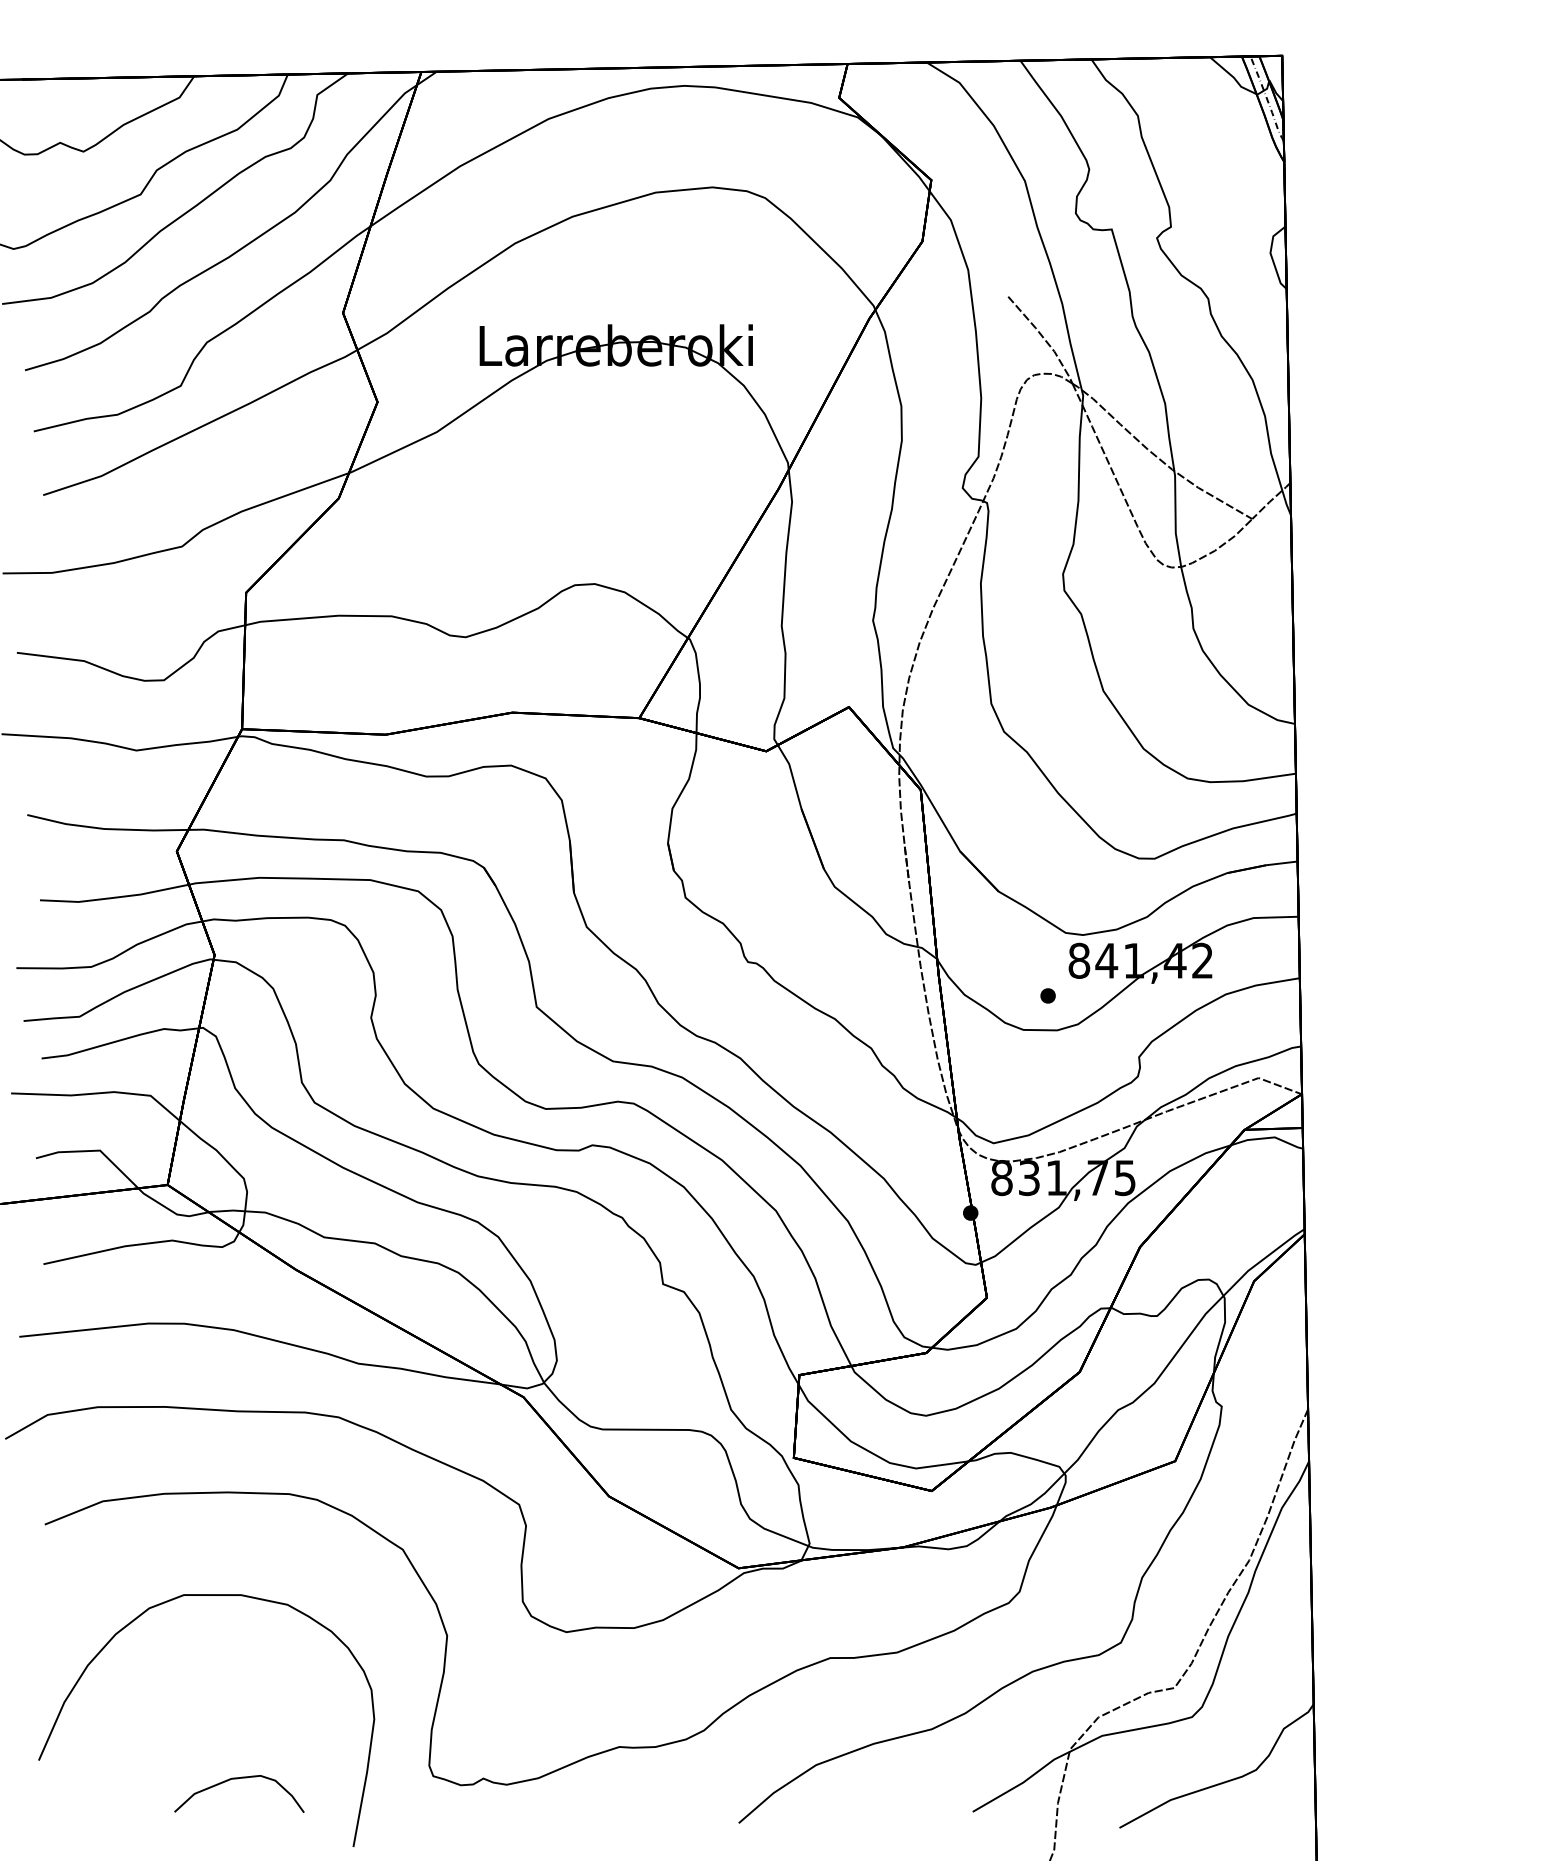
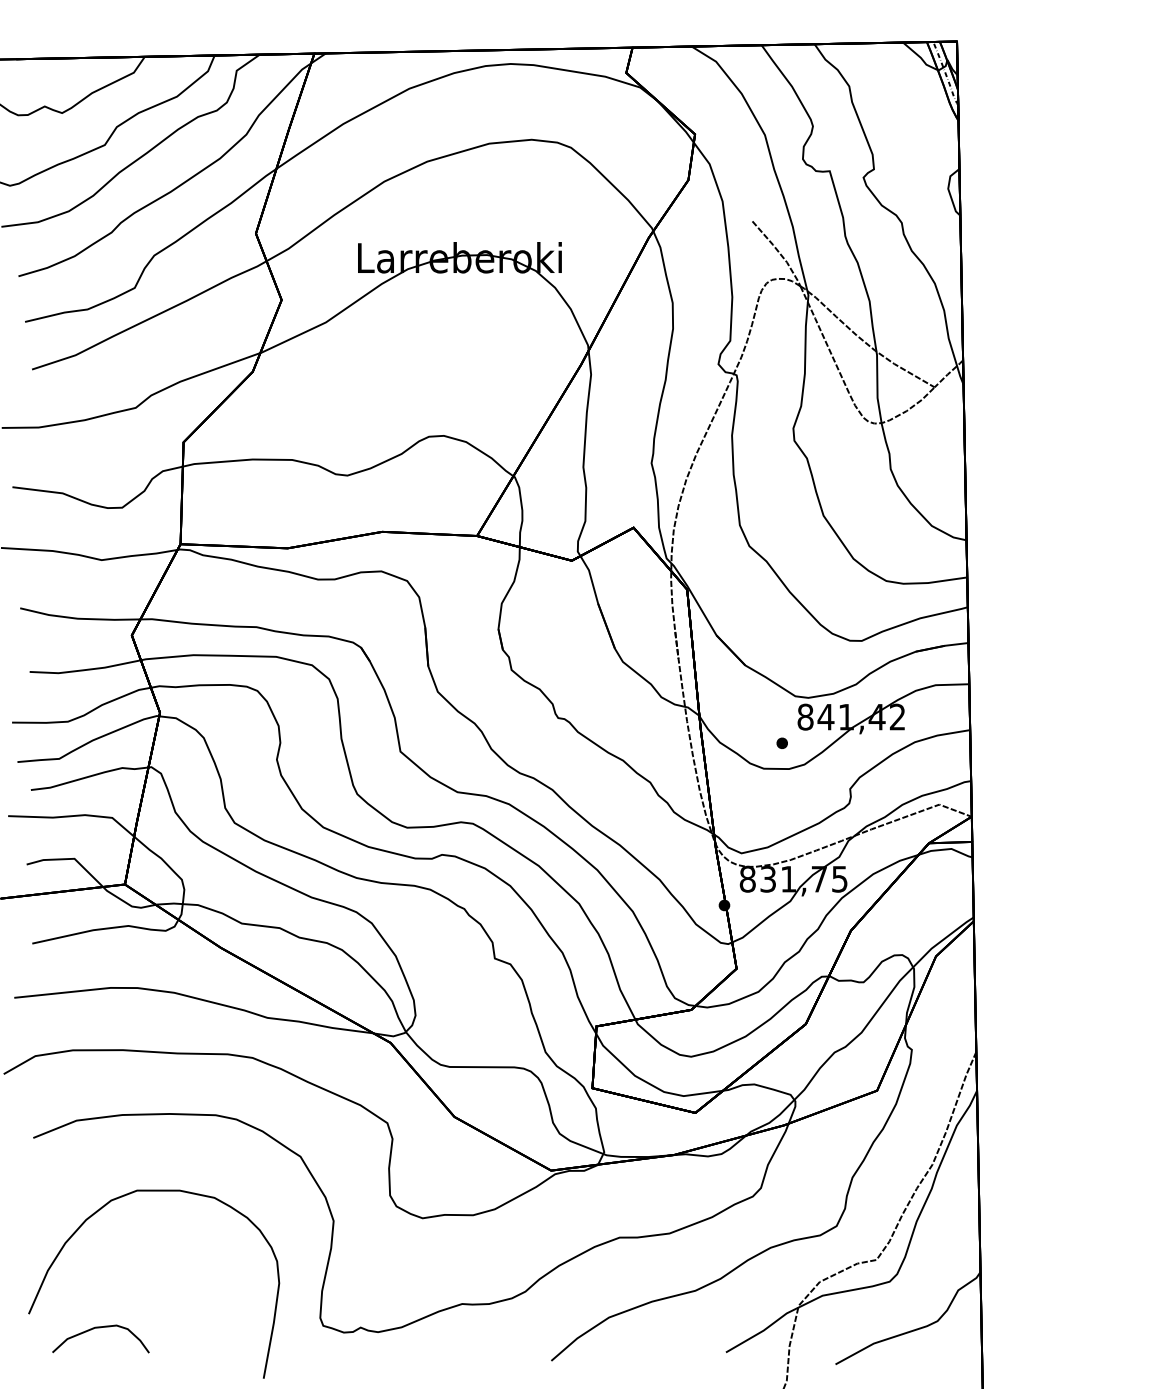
curve: (237, 1779) -> (99, 1328), moved

